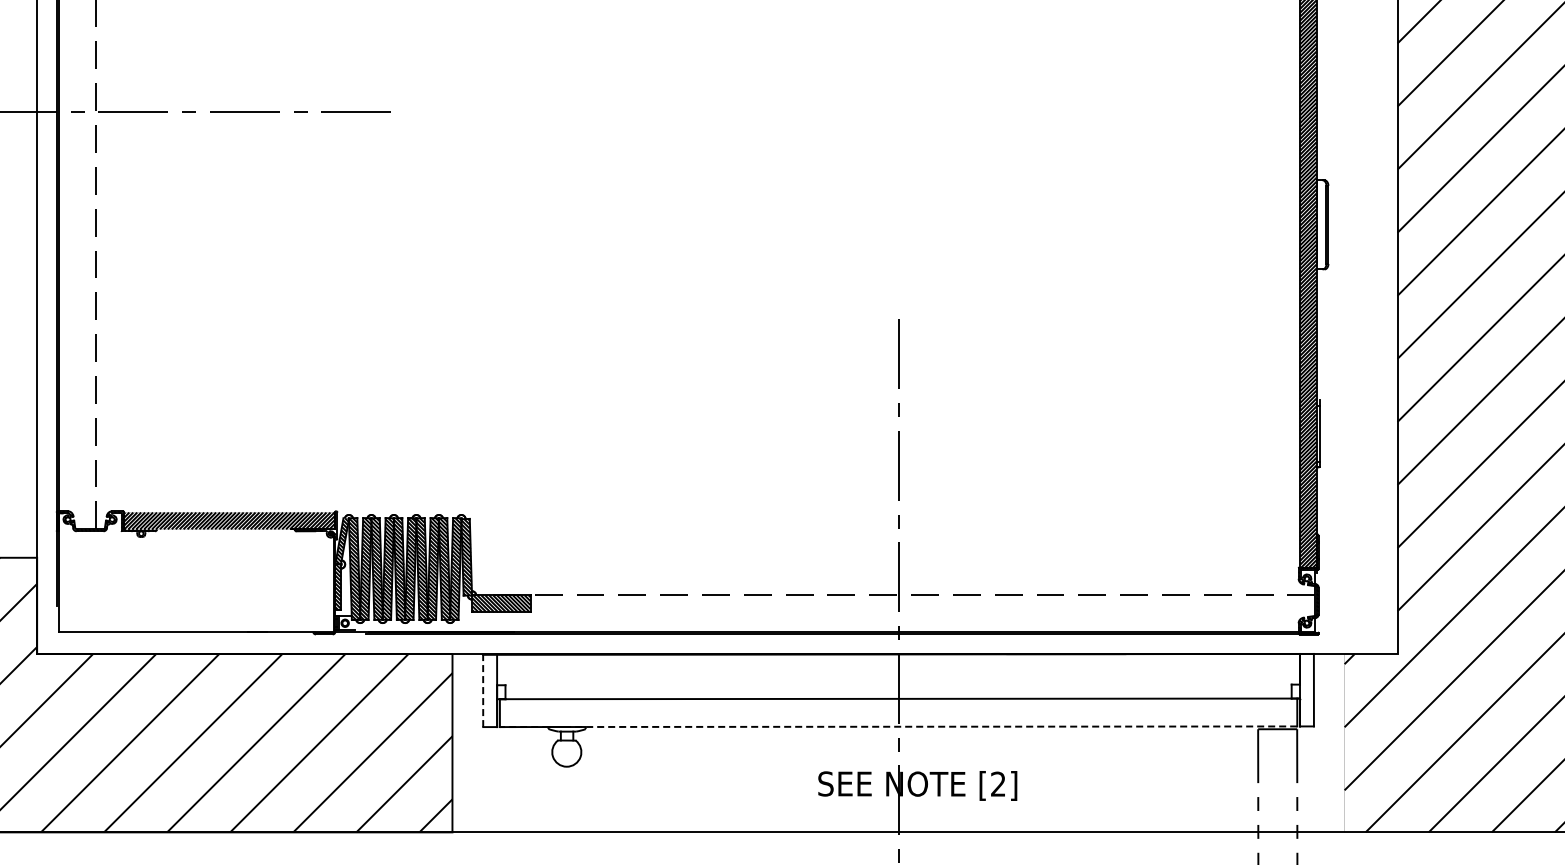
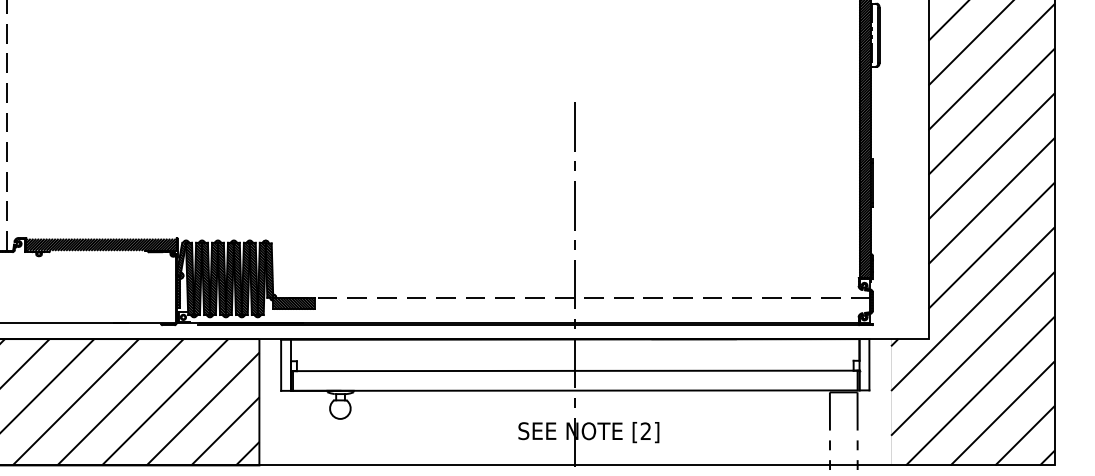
line: (483, 690) -> (281, 364), dashed -> solid
line: (898, 726) -> (575, 390), dashed -> solid

